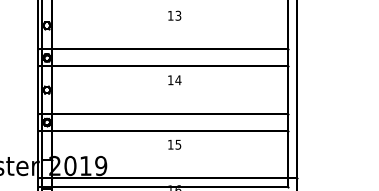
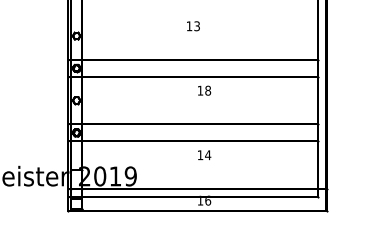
text: (174, 16) -> (193, 26), moved
text: (178, 80) -> (208, 90), 14 -> 18
text: (178, 145) -> (208, 155), 15 -> 14

